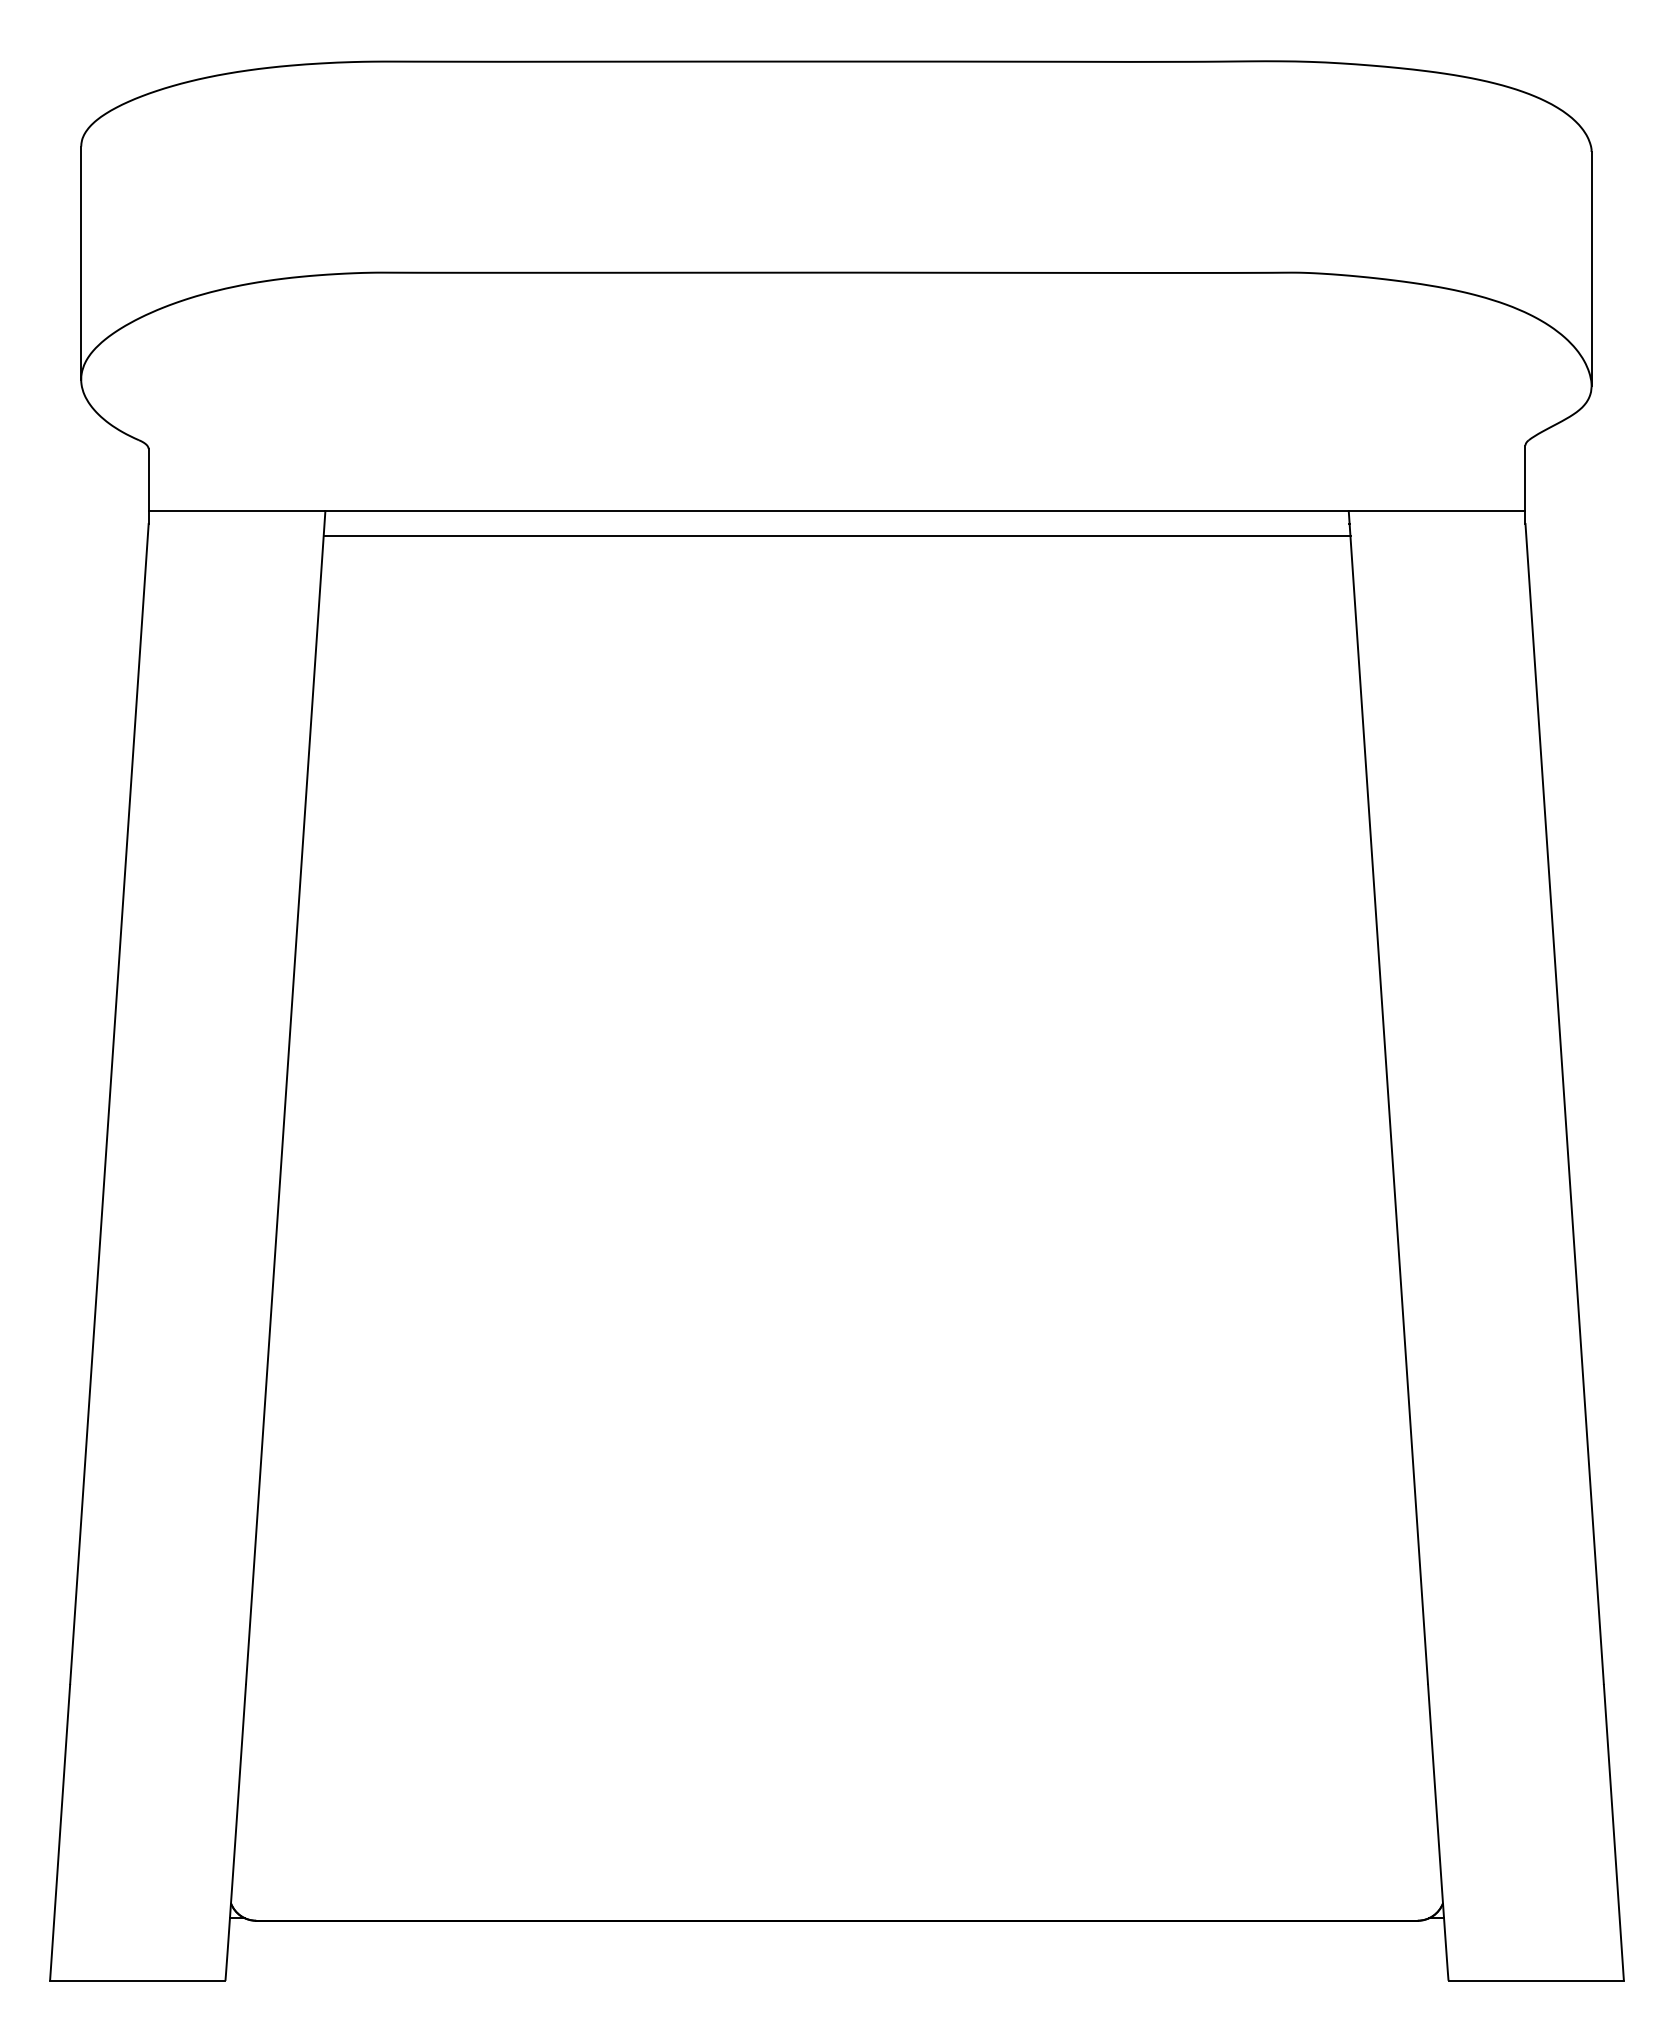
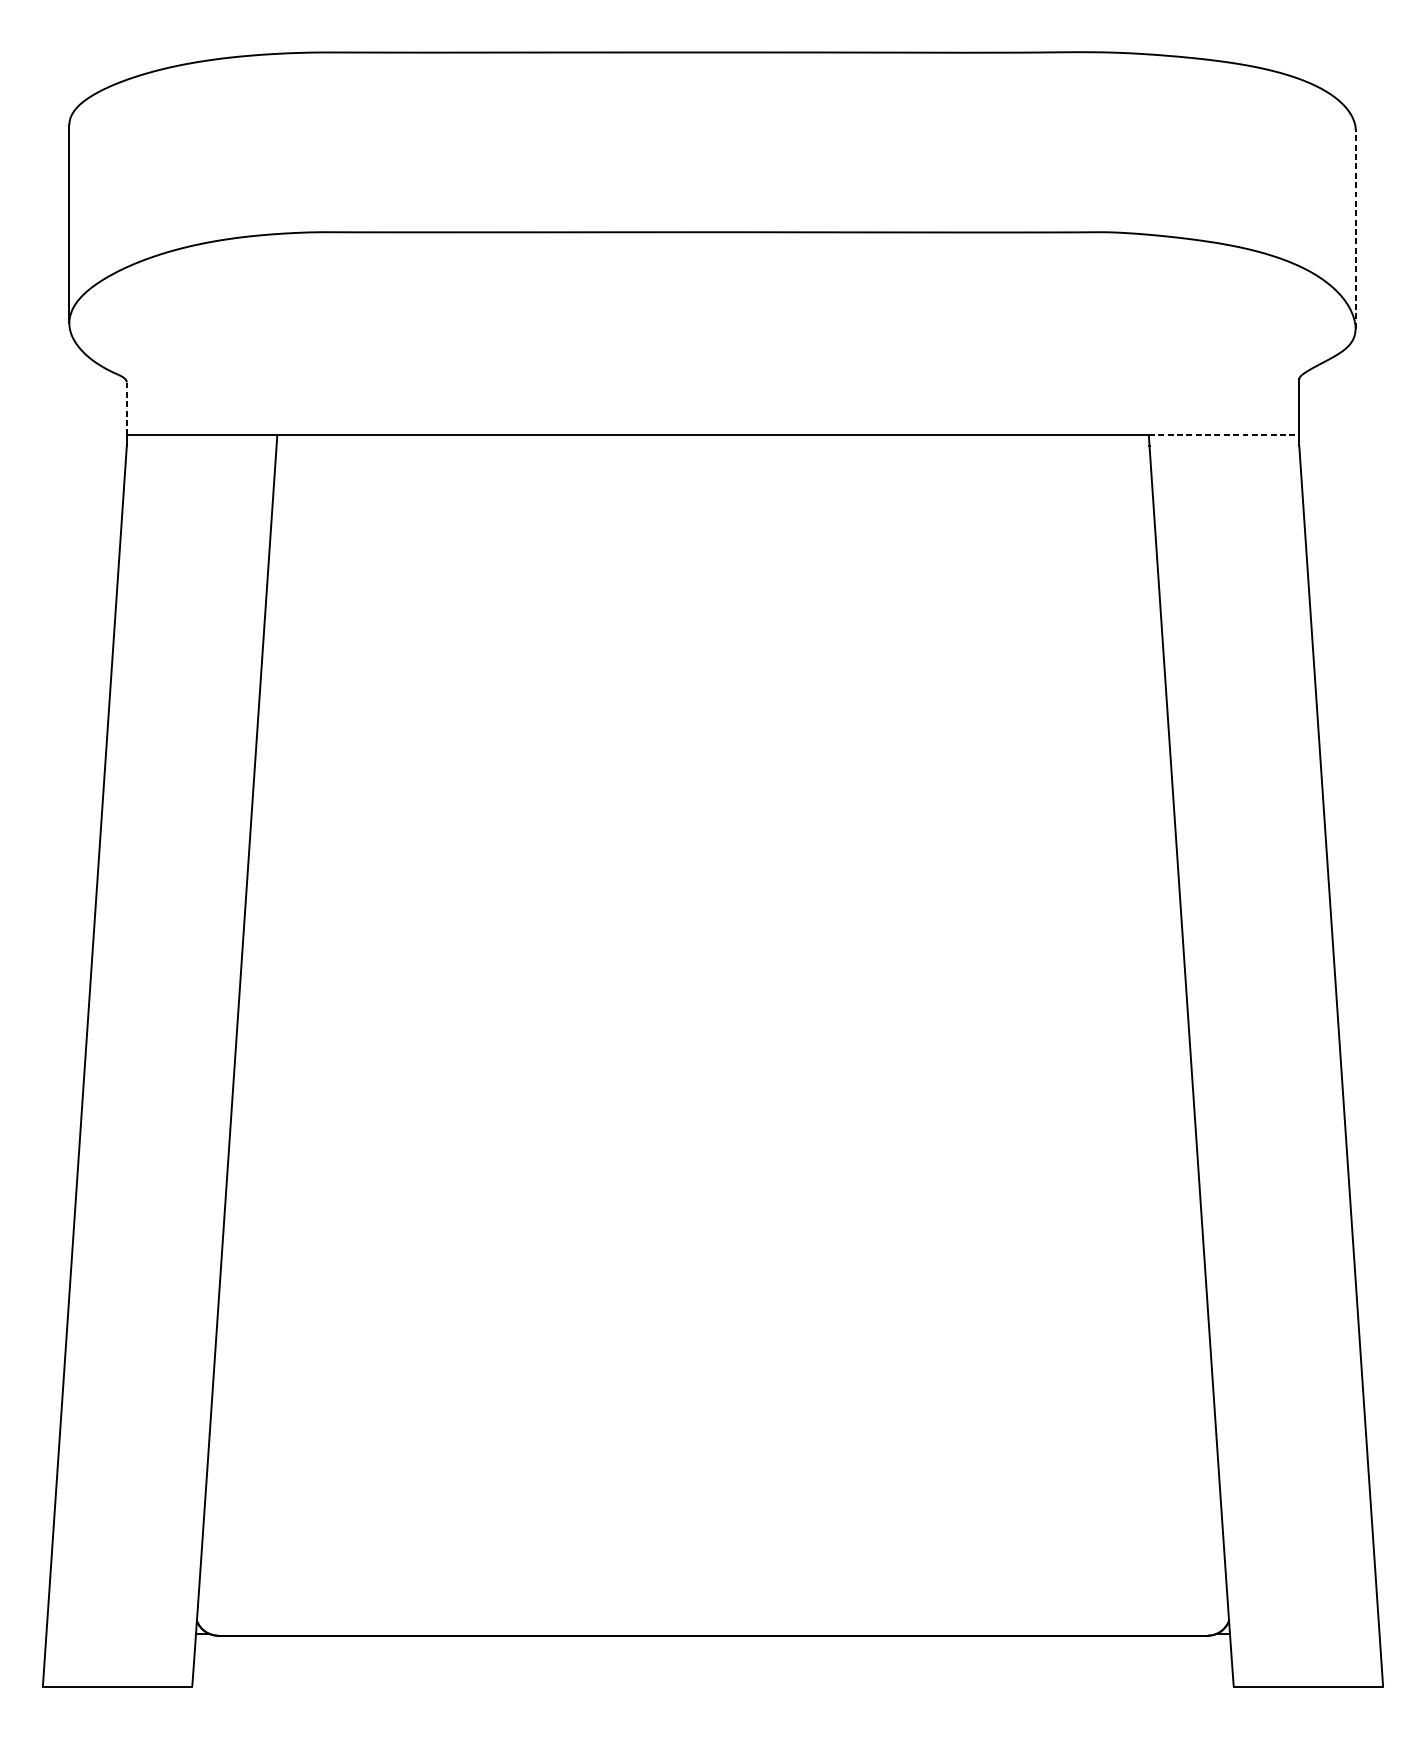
line: (1591, 268) -> (1355, 228), solid -> dashed
line: (148, 479) -> (126, 408), solid -> dashed
line: (1437, 511) -> (1224, 435), solid -> dashed
line: (837, 535) -> (713, 456), removed

